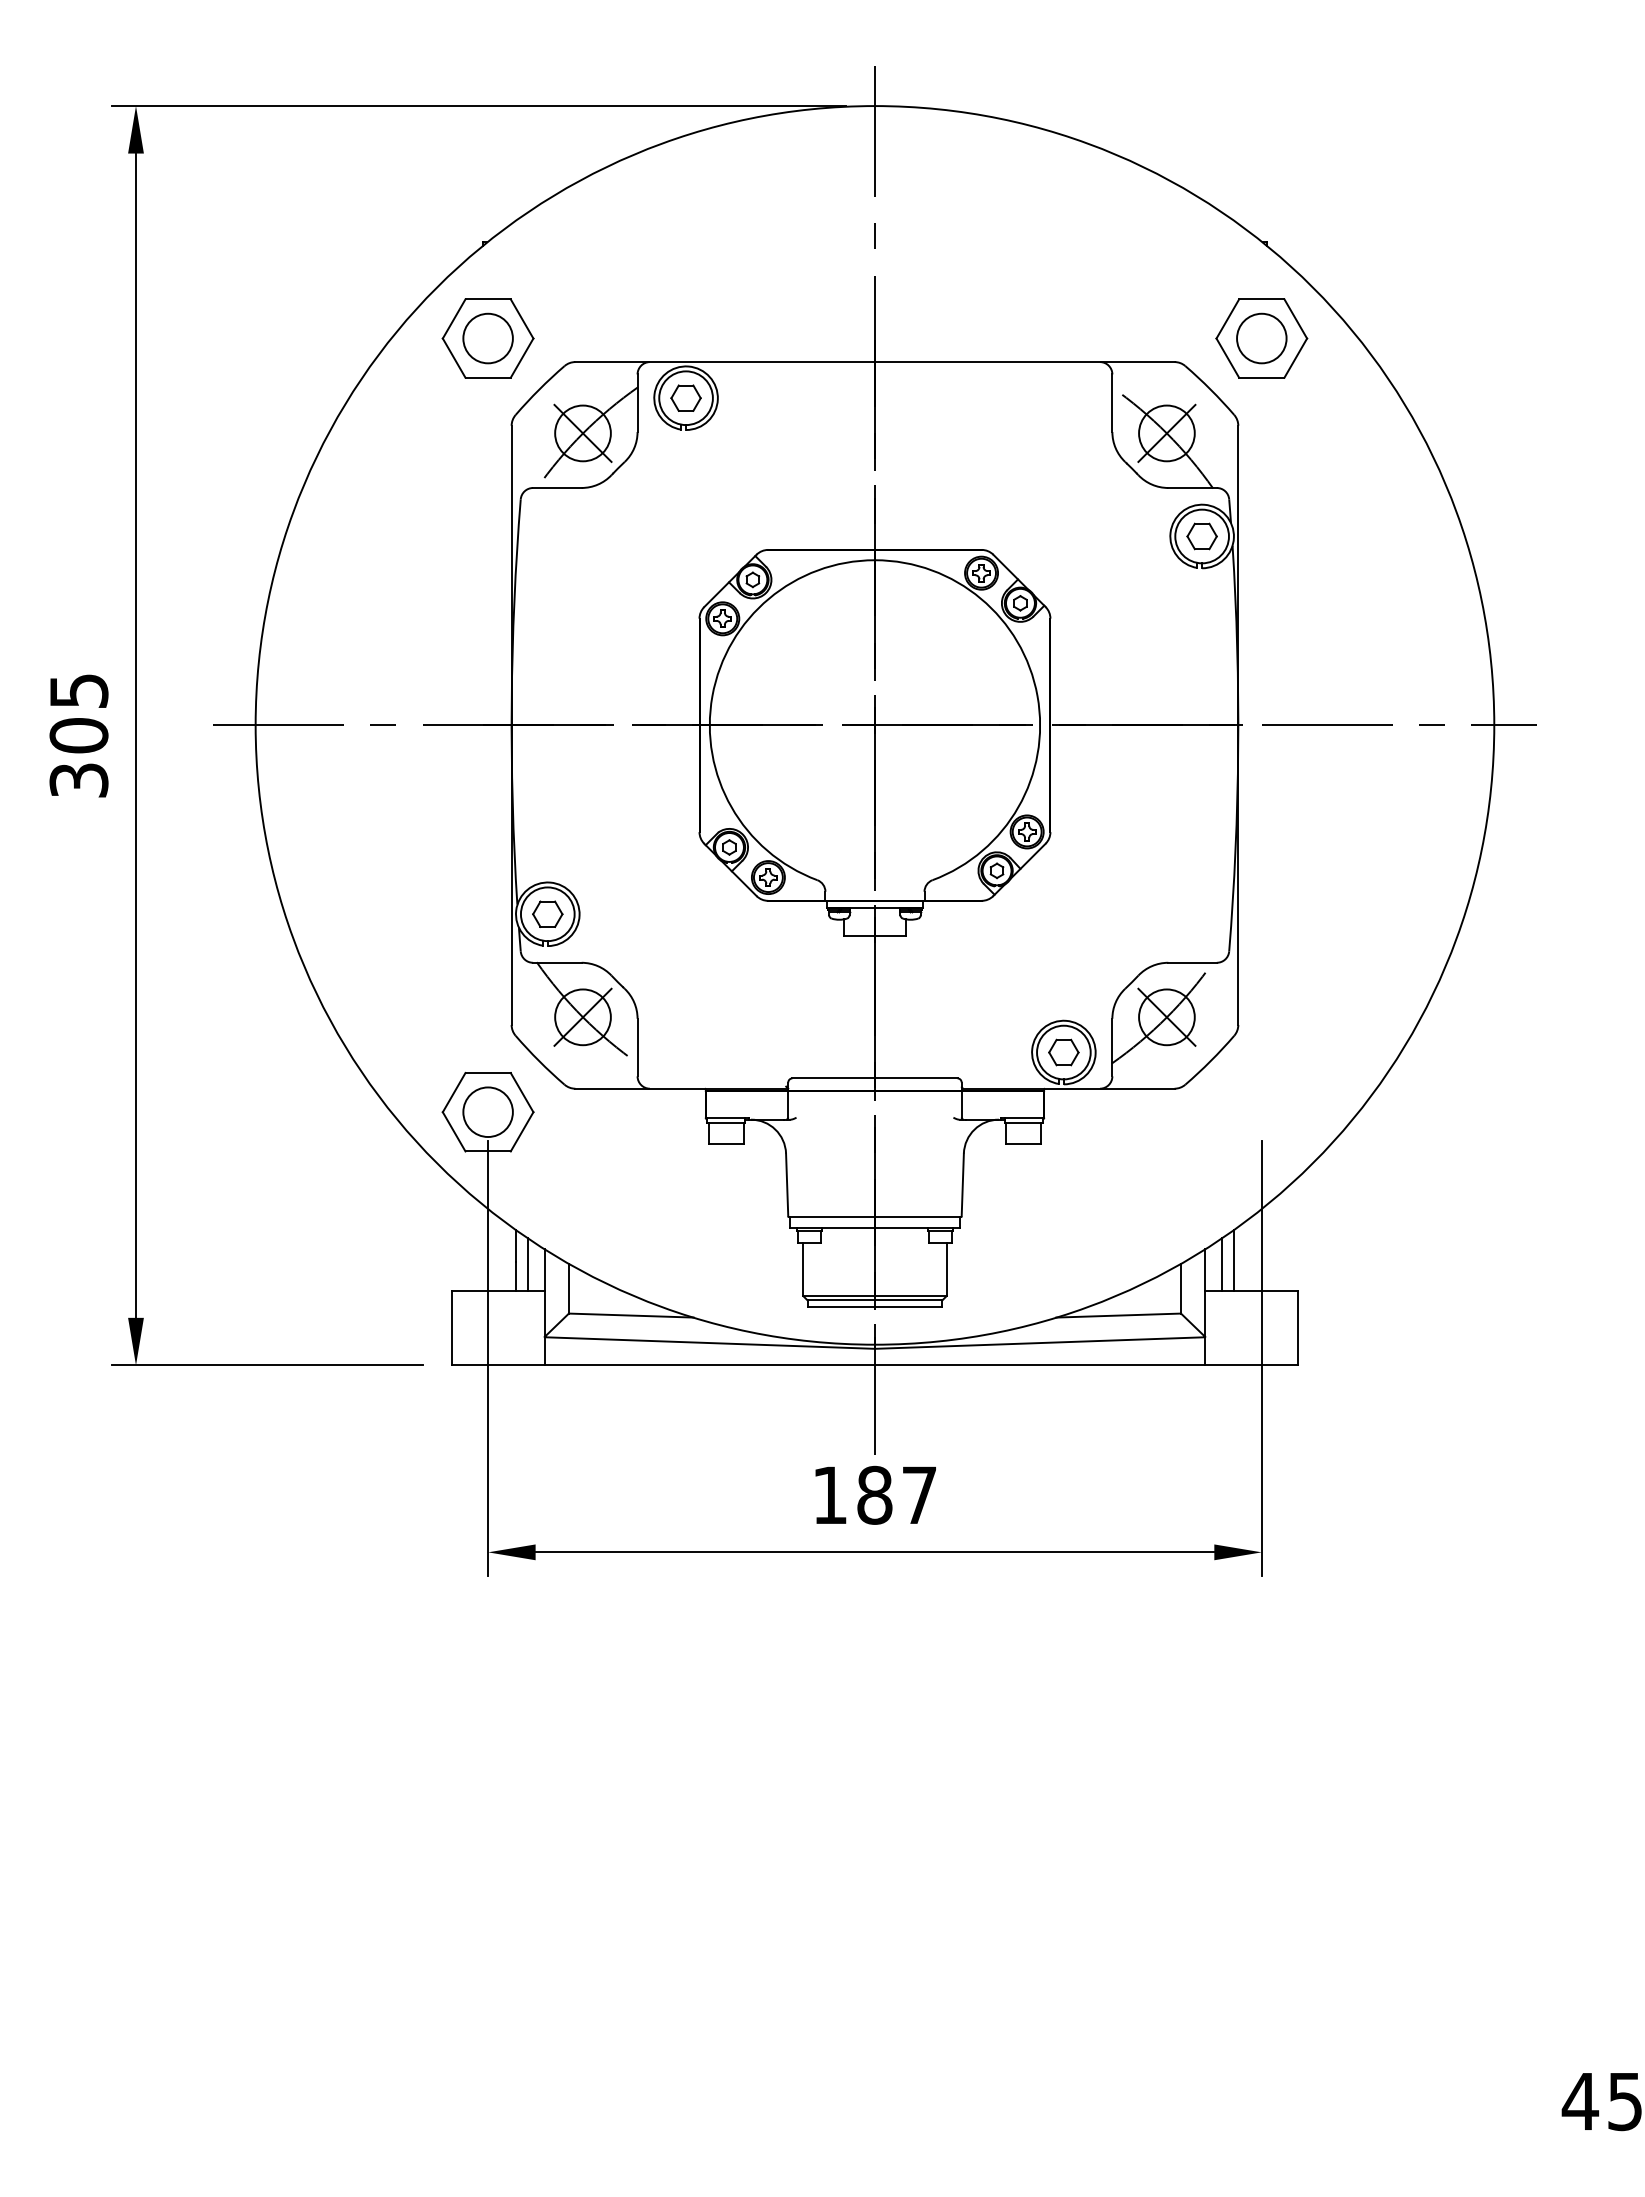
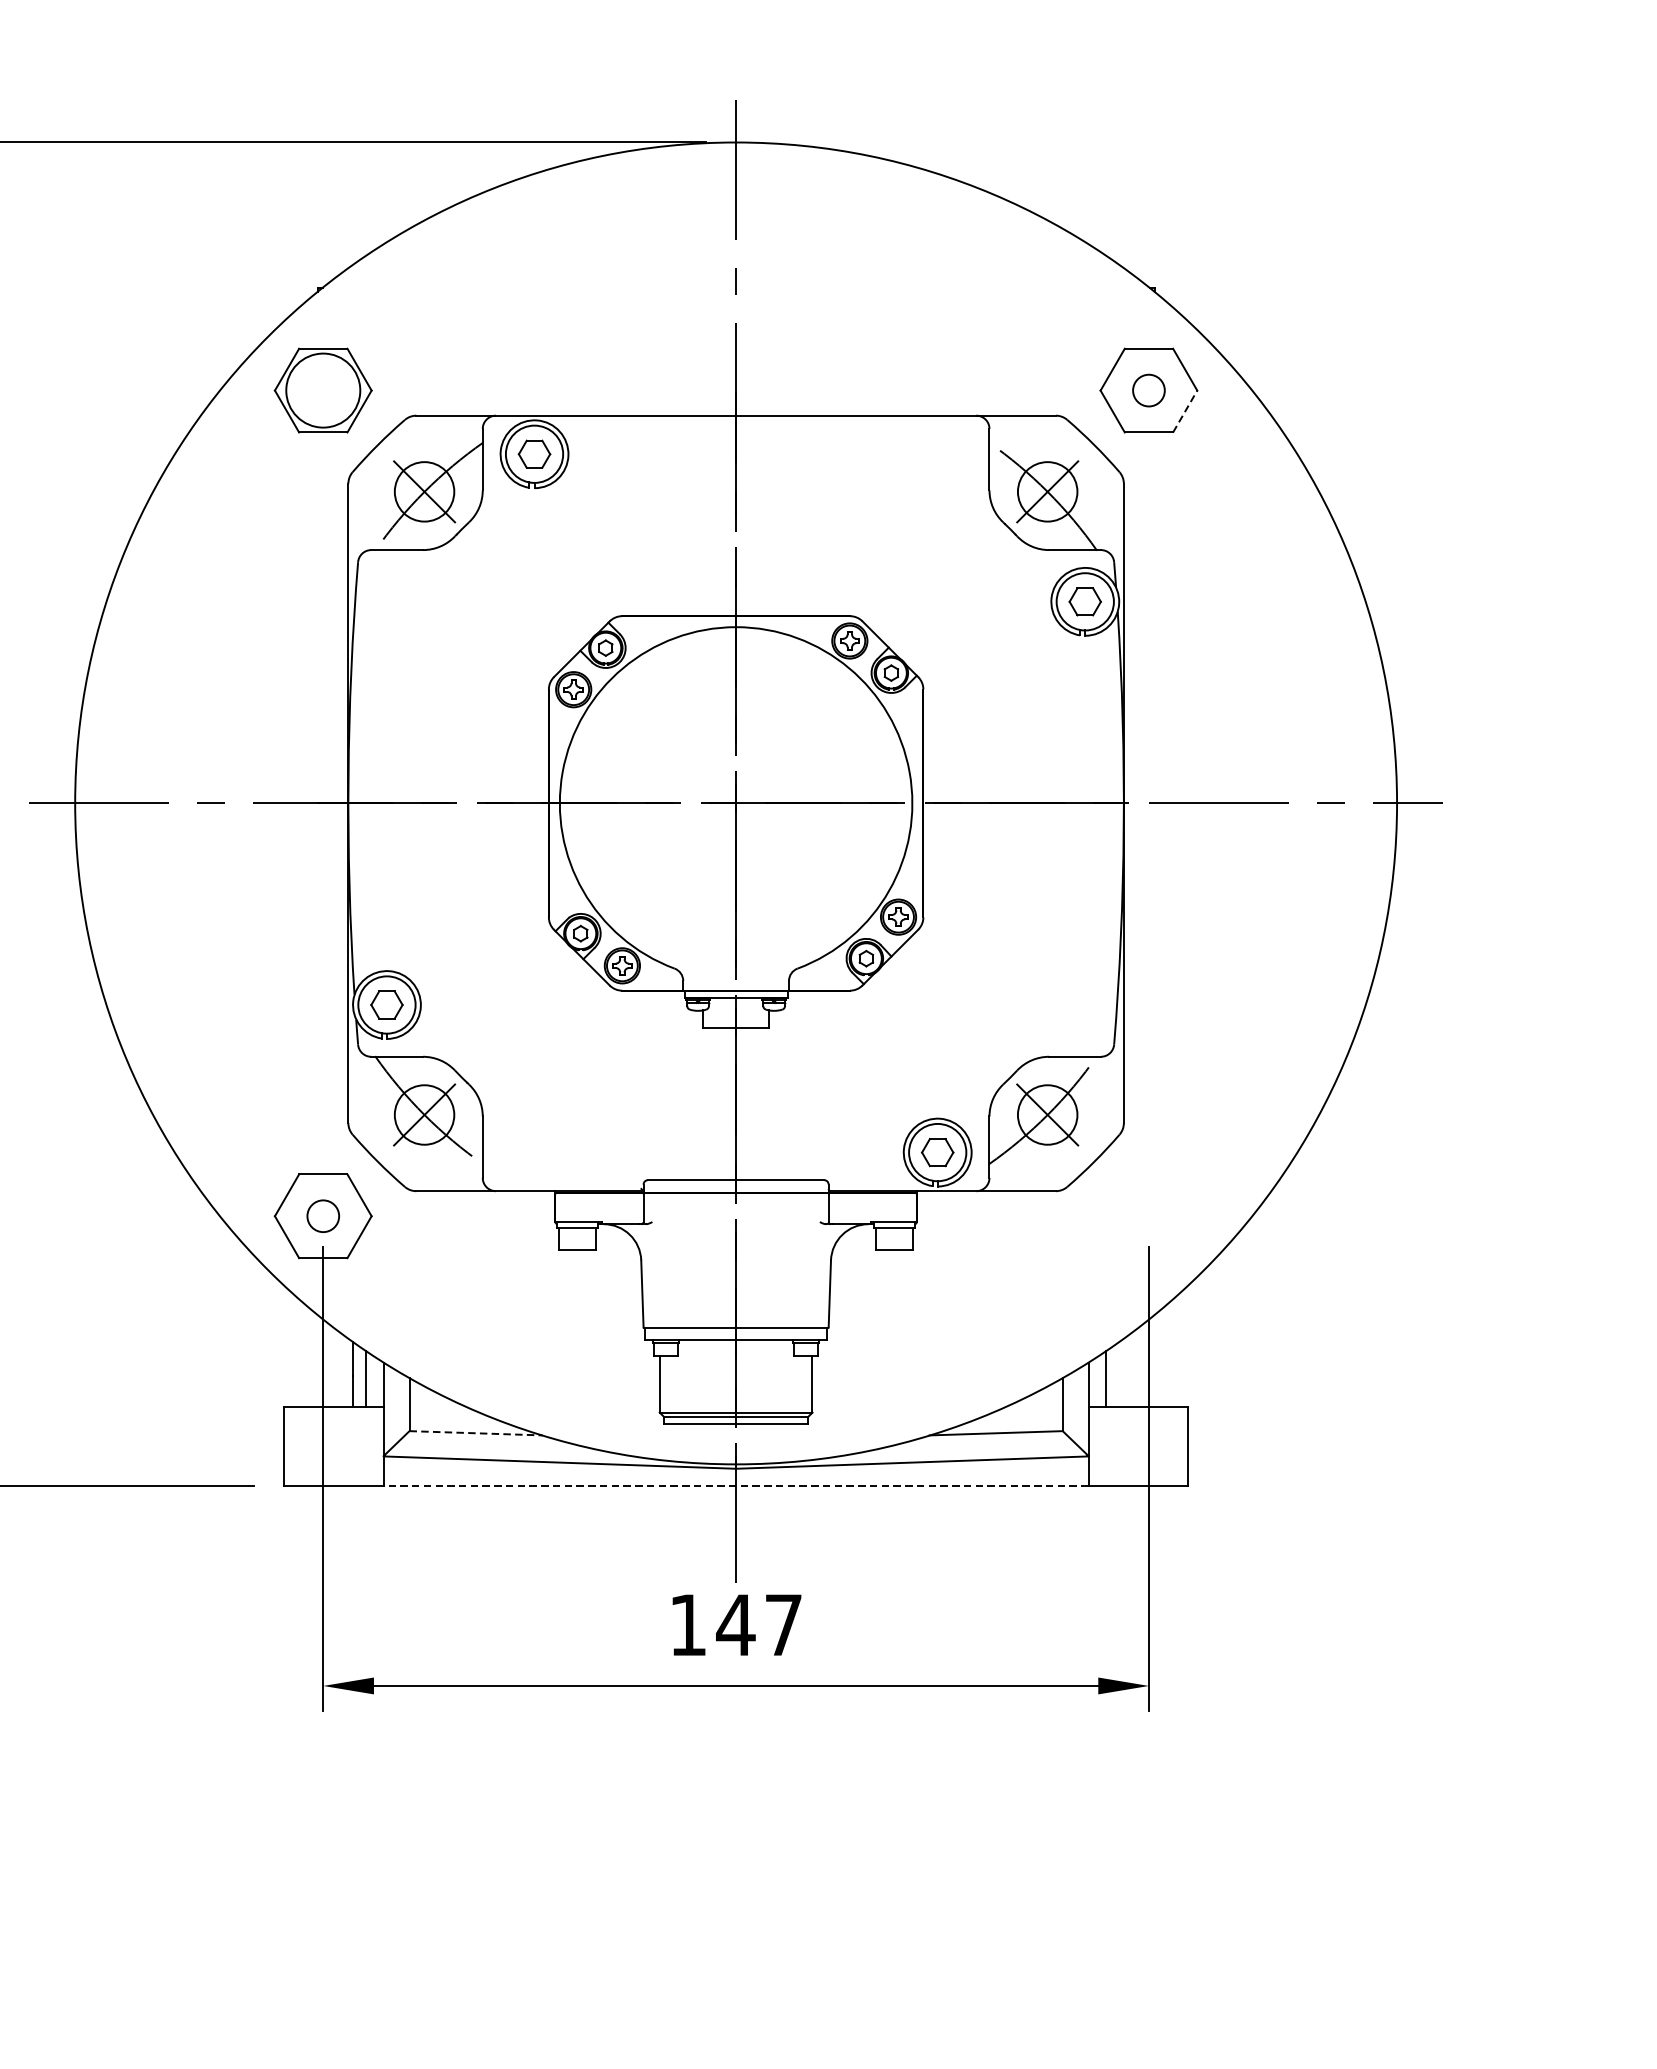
circle: (487, 338) -> (322, 390), size x1.4
circle: (1261, 338) -> (1148, 390), size x0.6
line: (1295, 358) -> (1184, 411), solid -> dashed
circle: (487, 1112) -> (322, 1216), size x0.6
line: (1234, 1260) -> (1119, 1374), removed
line: (631, 1315) -> (476, 1433), solid -> dashed
line: (874, 1365) -> (735, 1486), solid -> dashed
text: (874, 1494) -> (735, 1624), 187 -> 147

